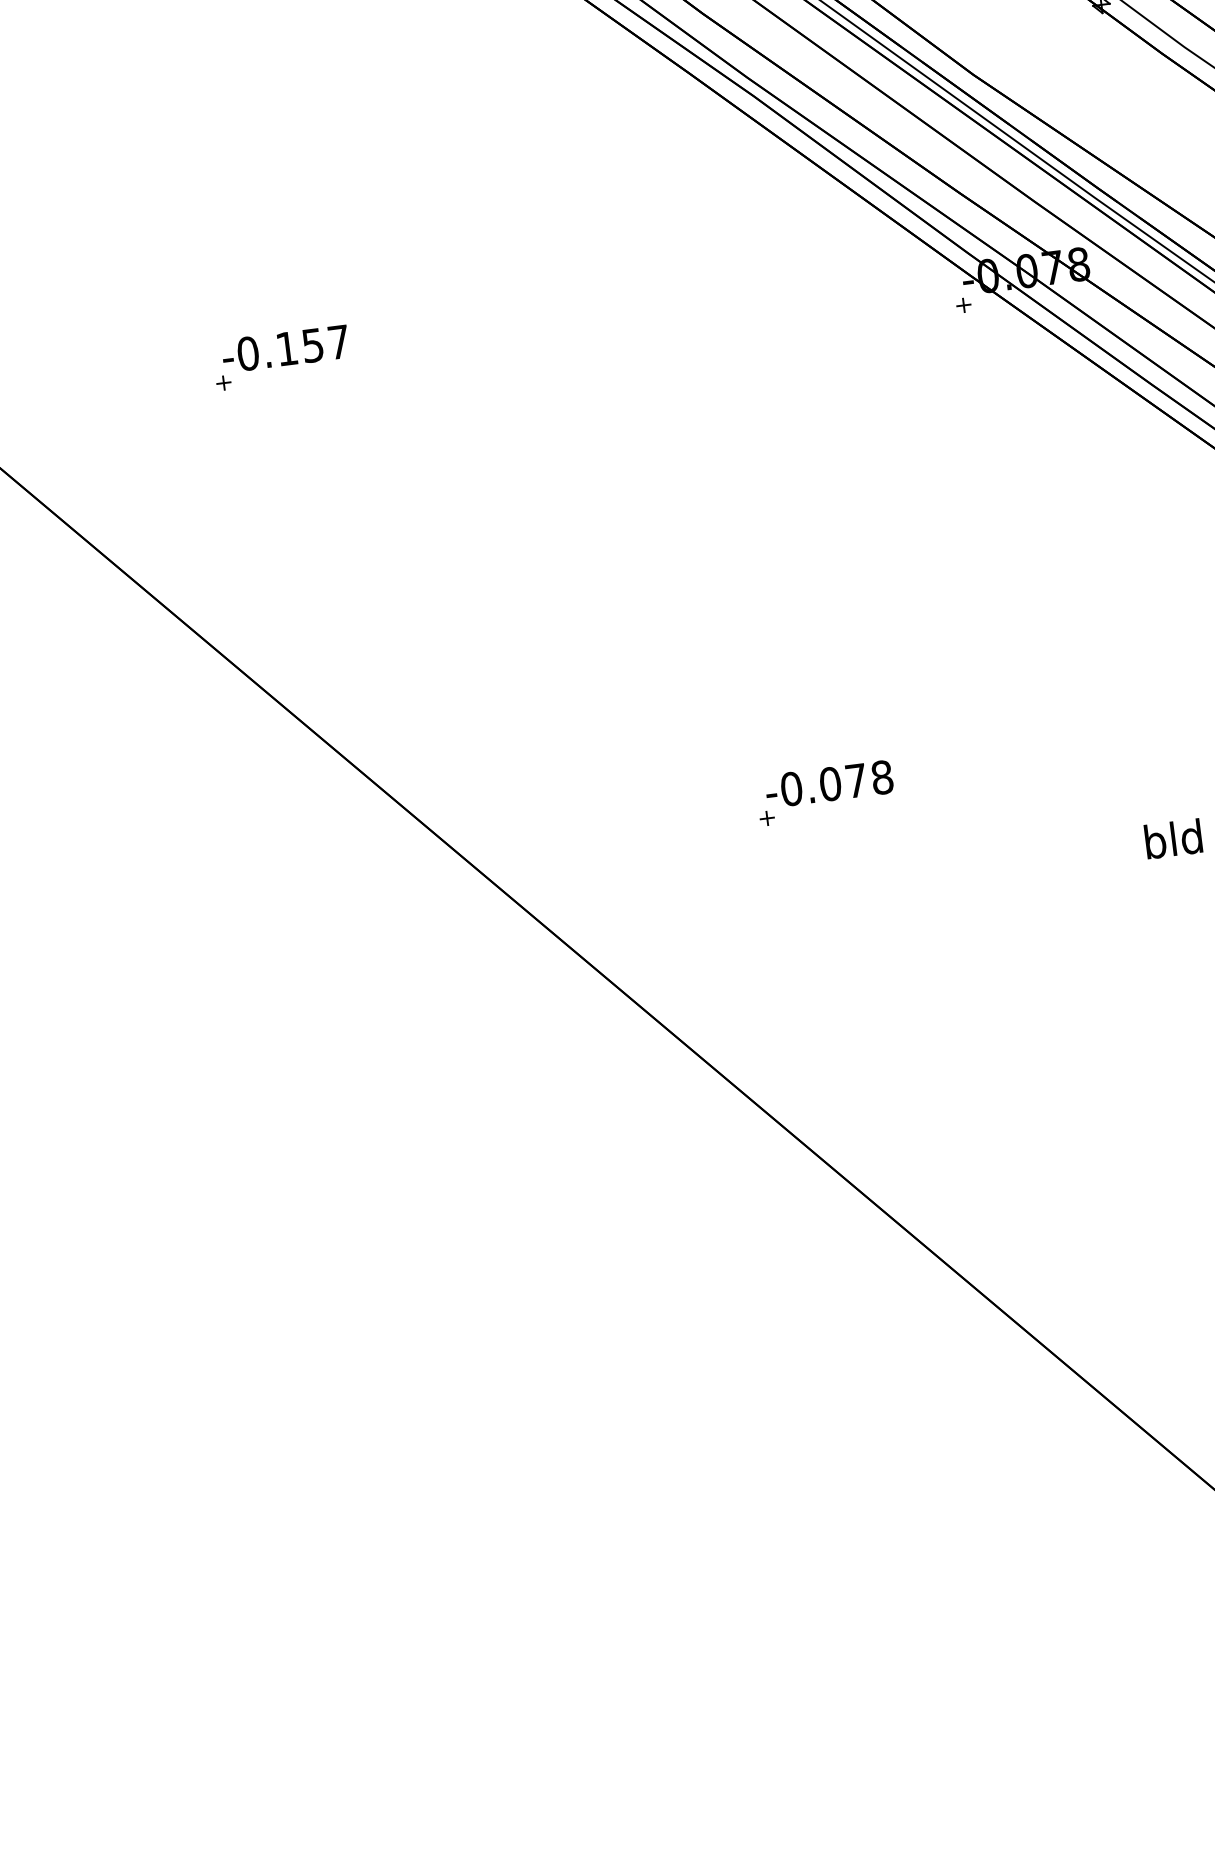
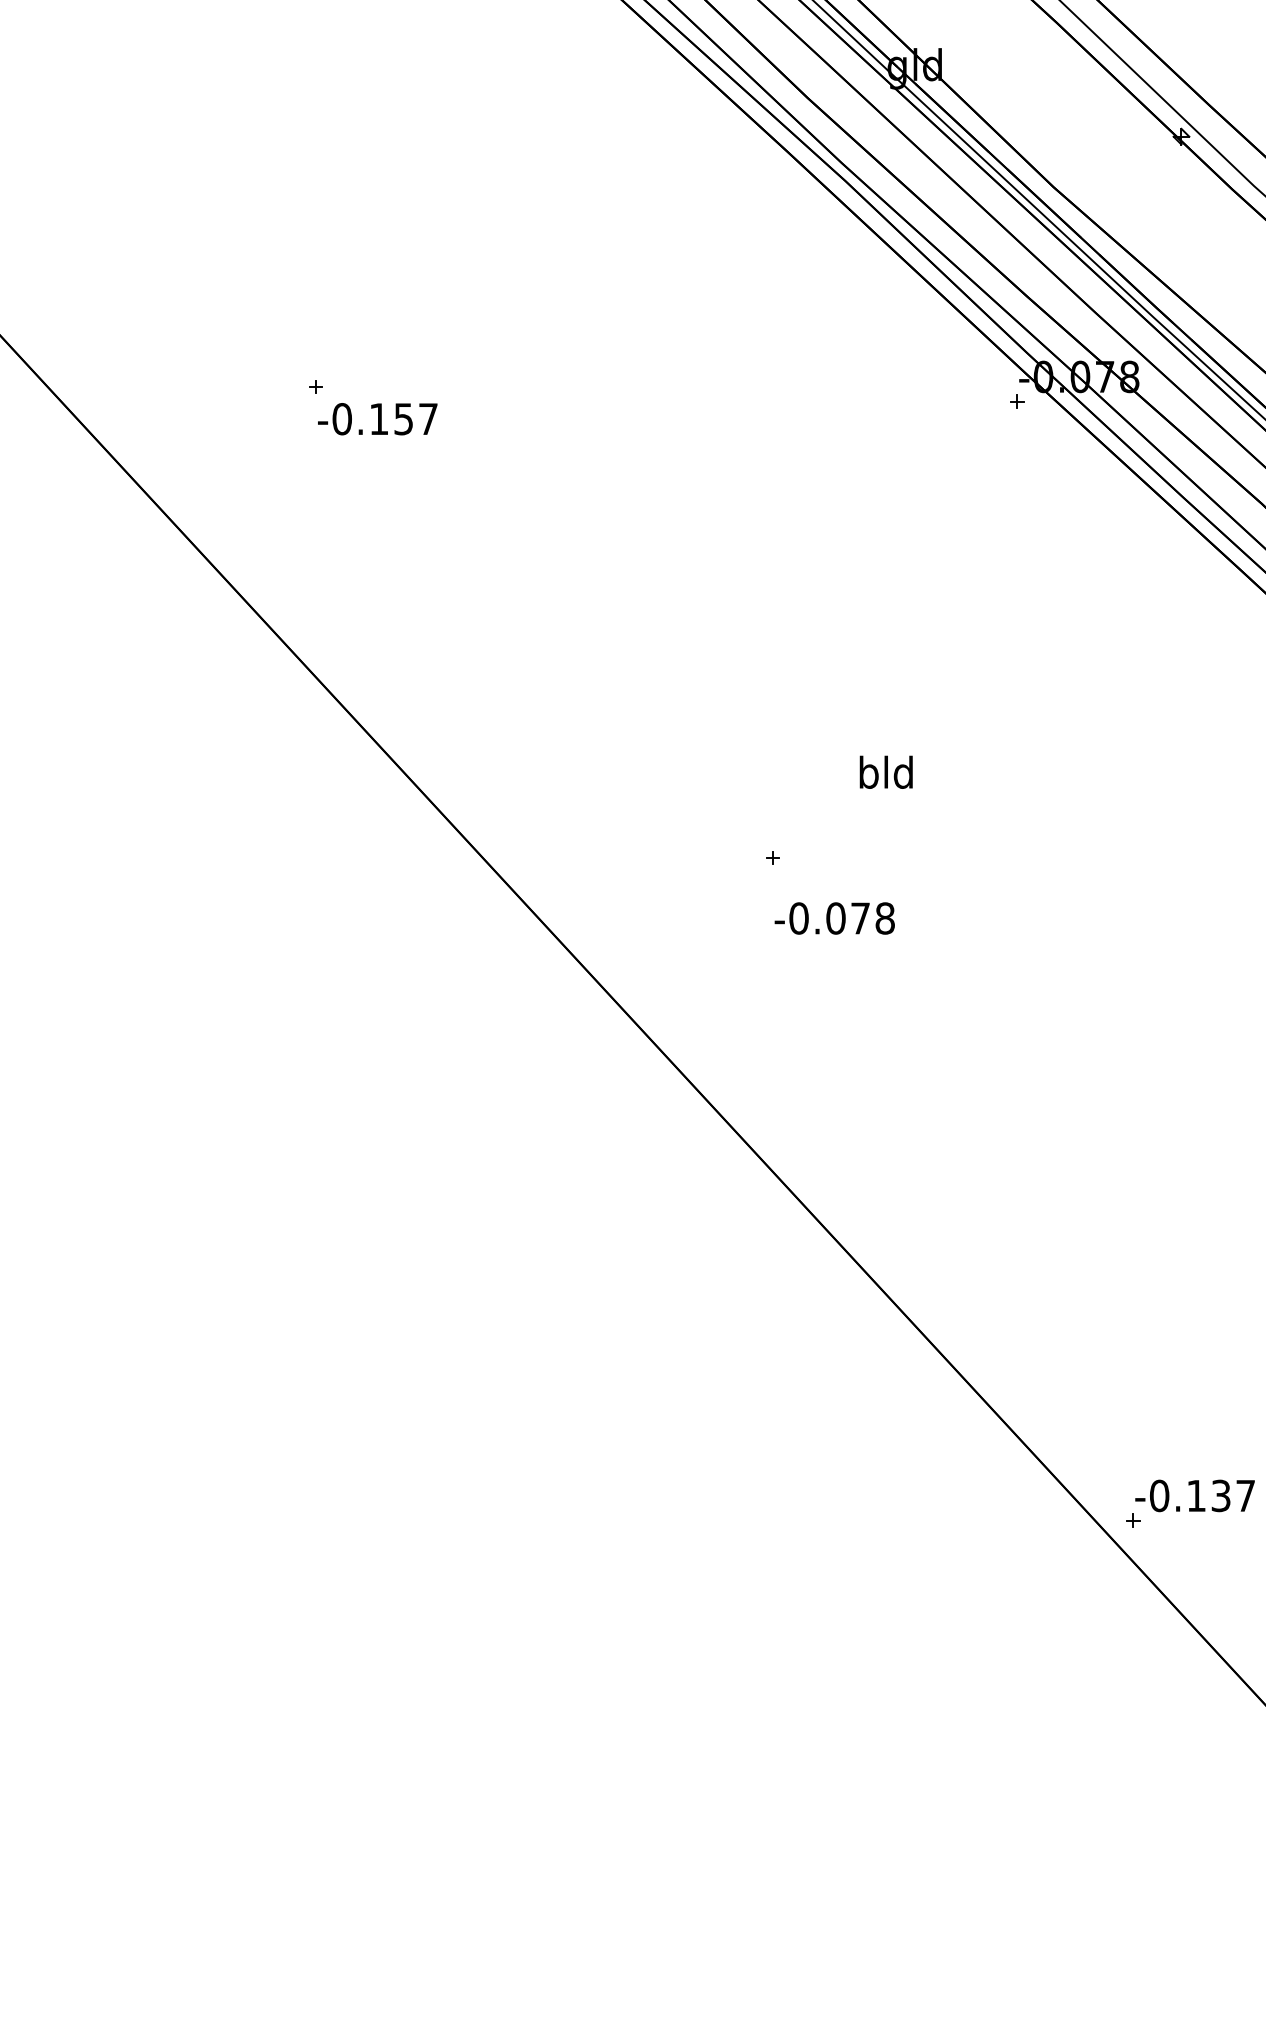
text: (285, 349) -> (377, 419), moved
text: (828, 784) -> (834, 918), moved
text: (1172, 838) -> (885, 771), moved

